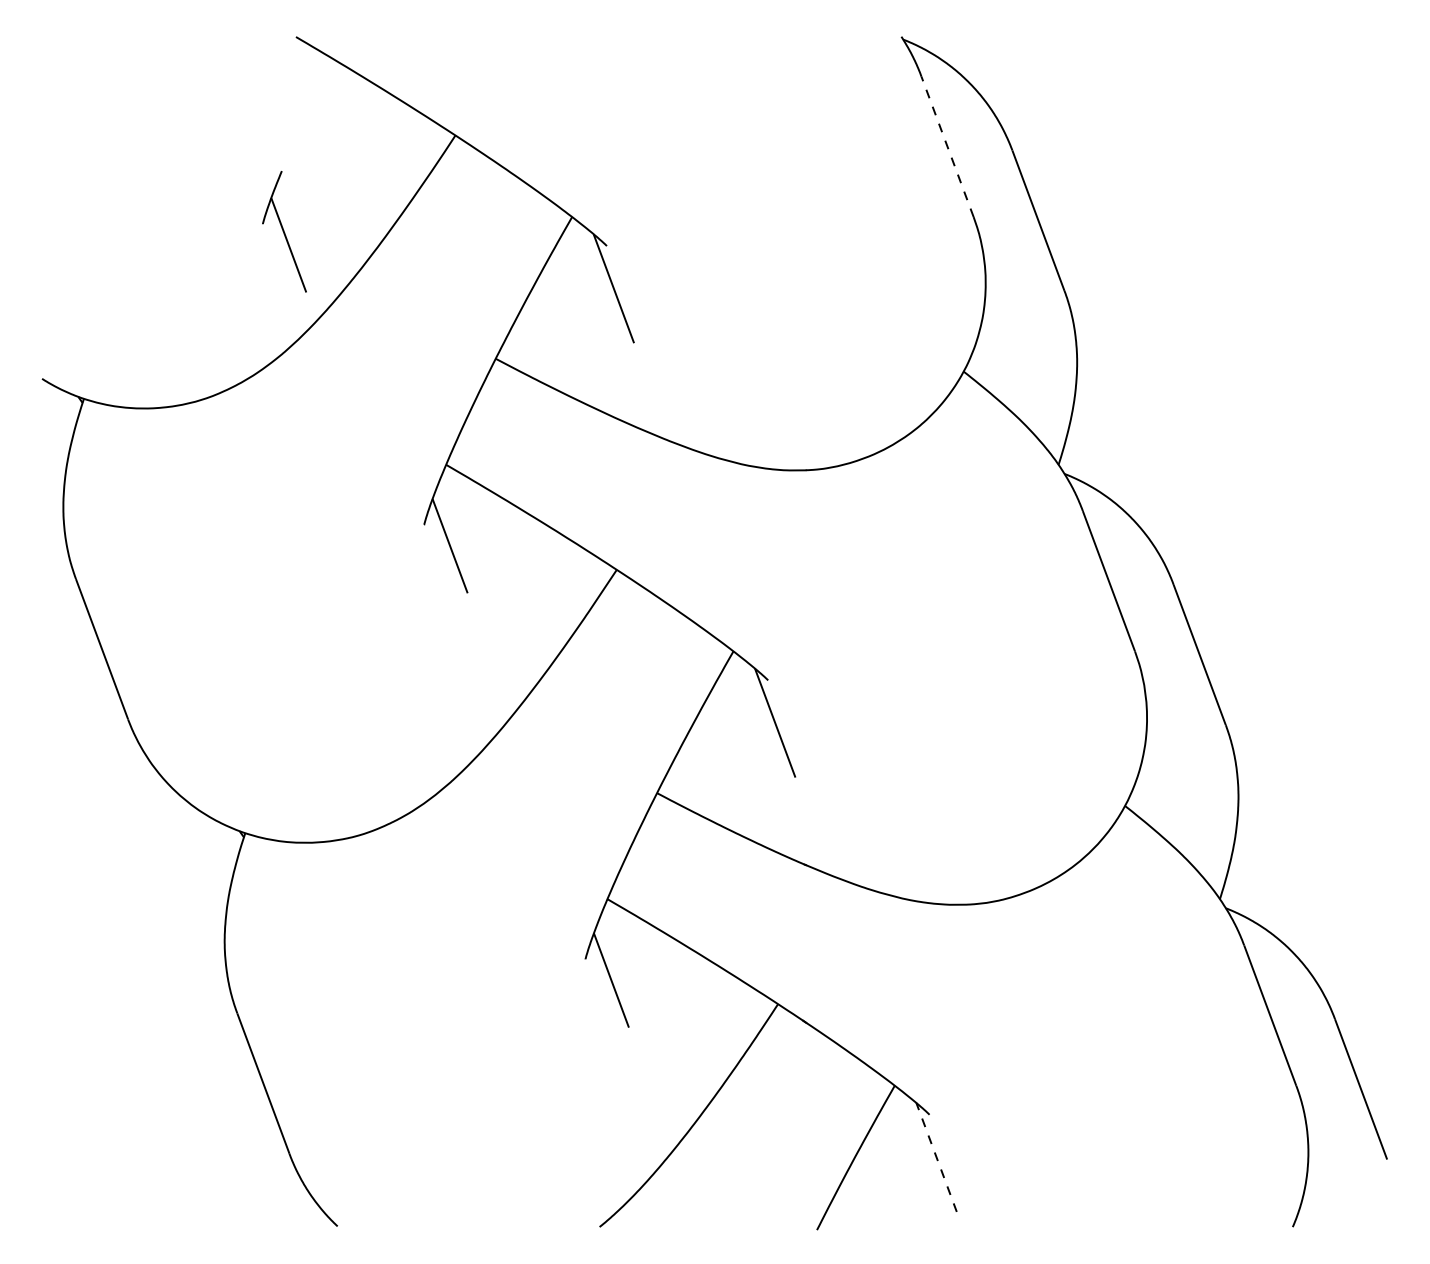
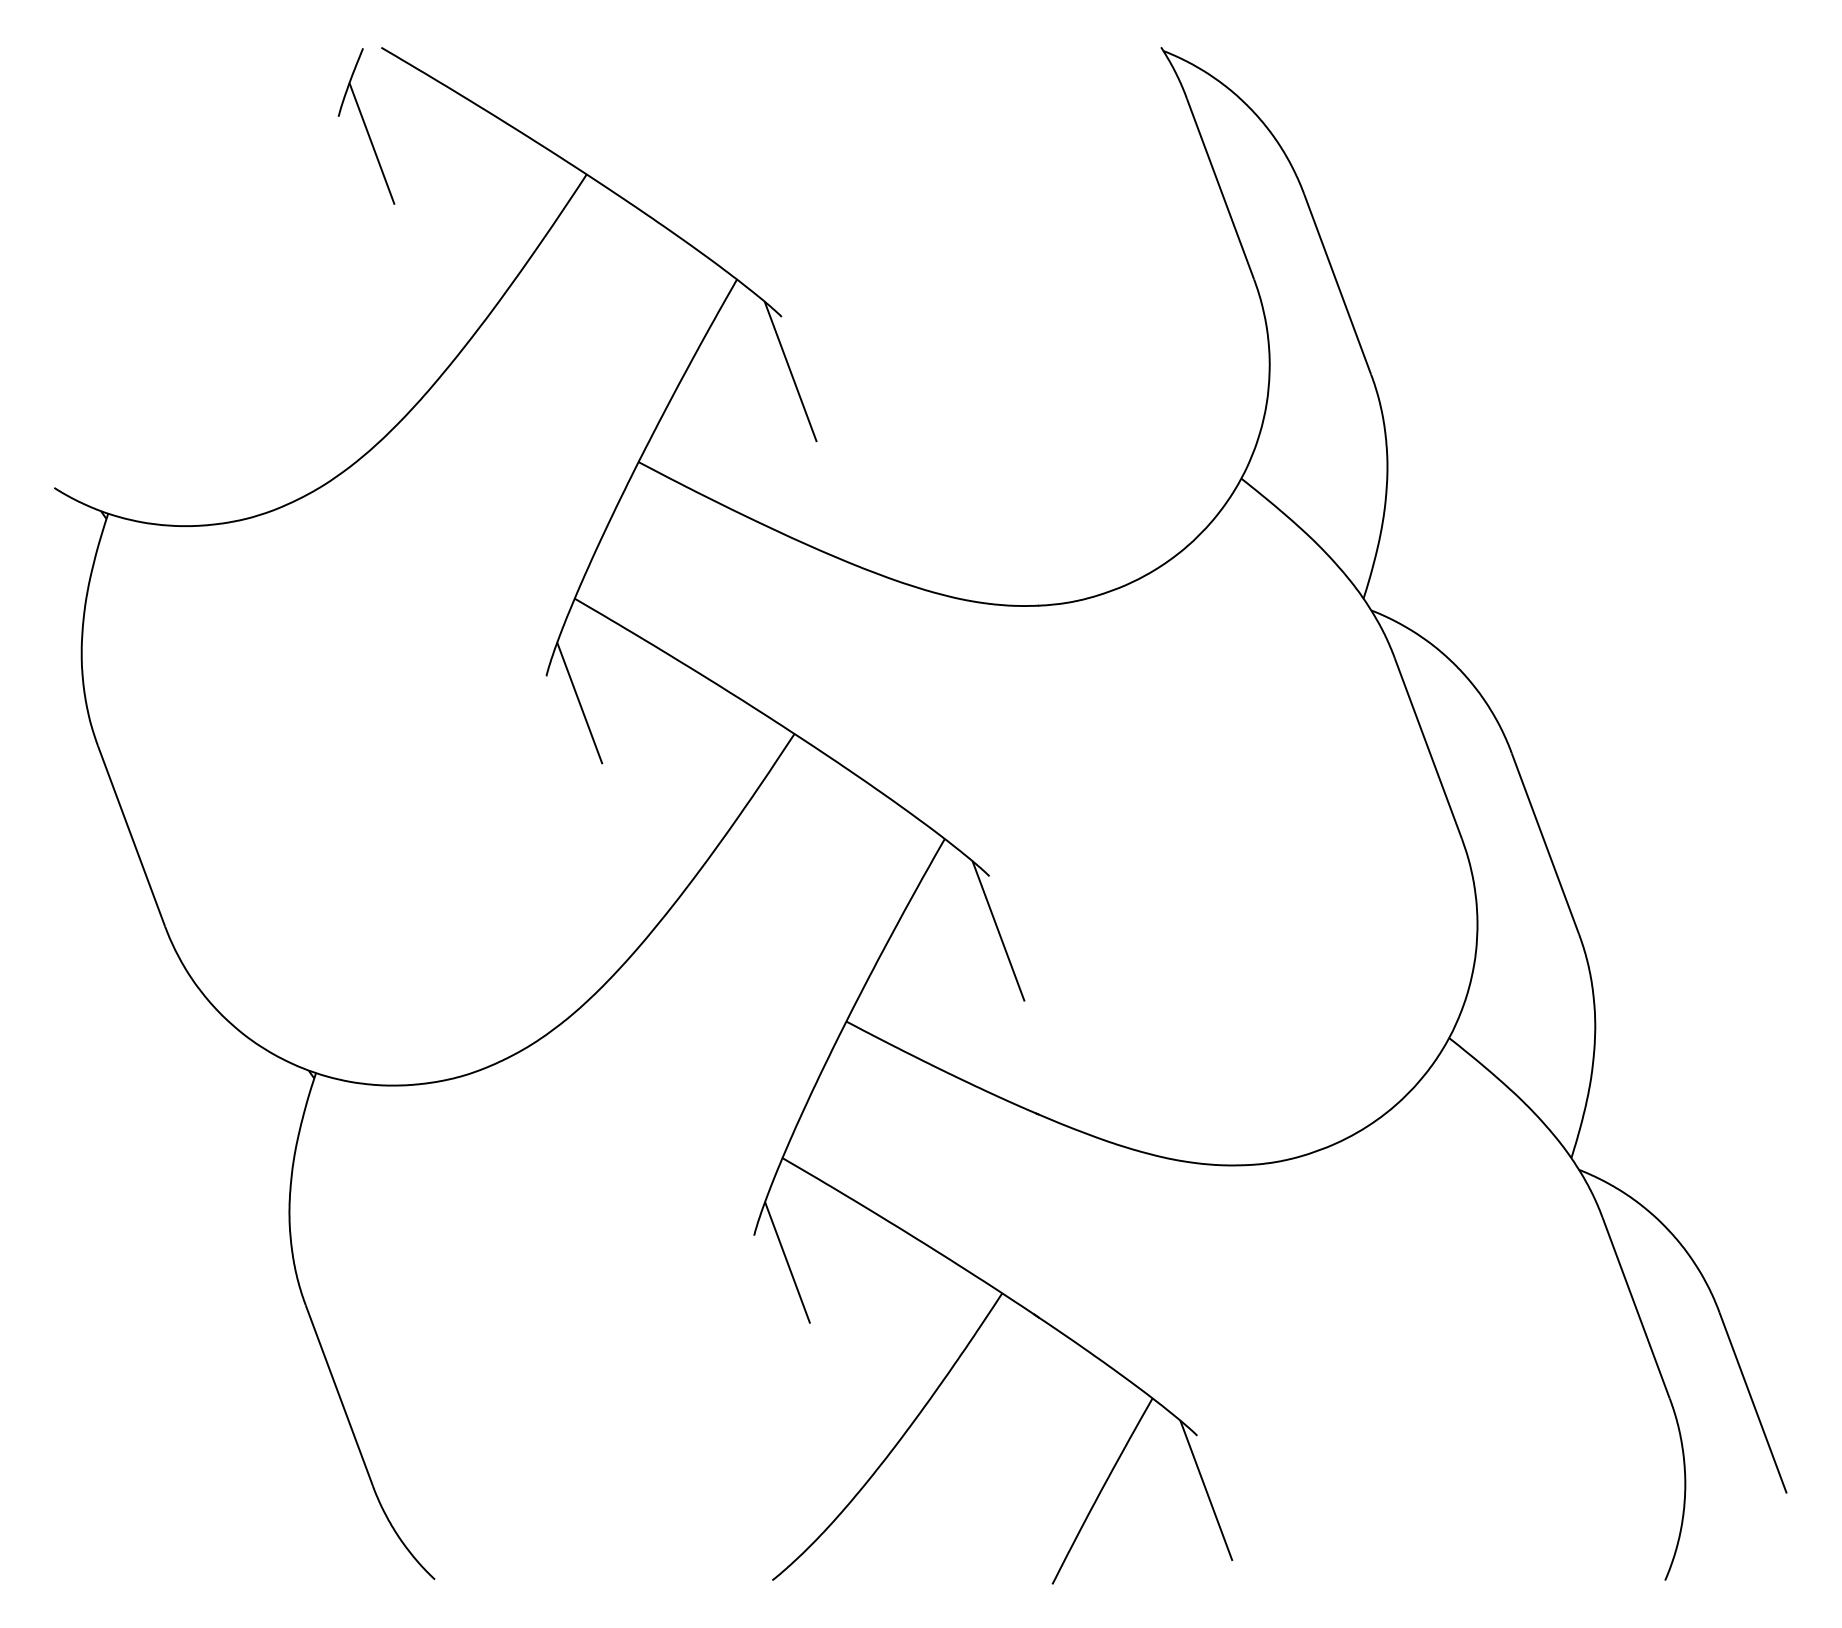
line: (947, 146) -> (1220, 188), dashed -> solid
part: (284, 231) -> (366, 126), moved
line: (936, 1157) -> (1206, 1490), dashed -> solid

